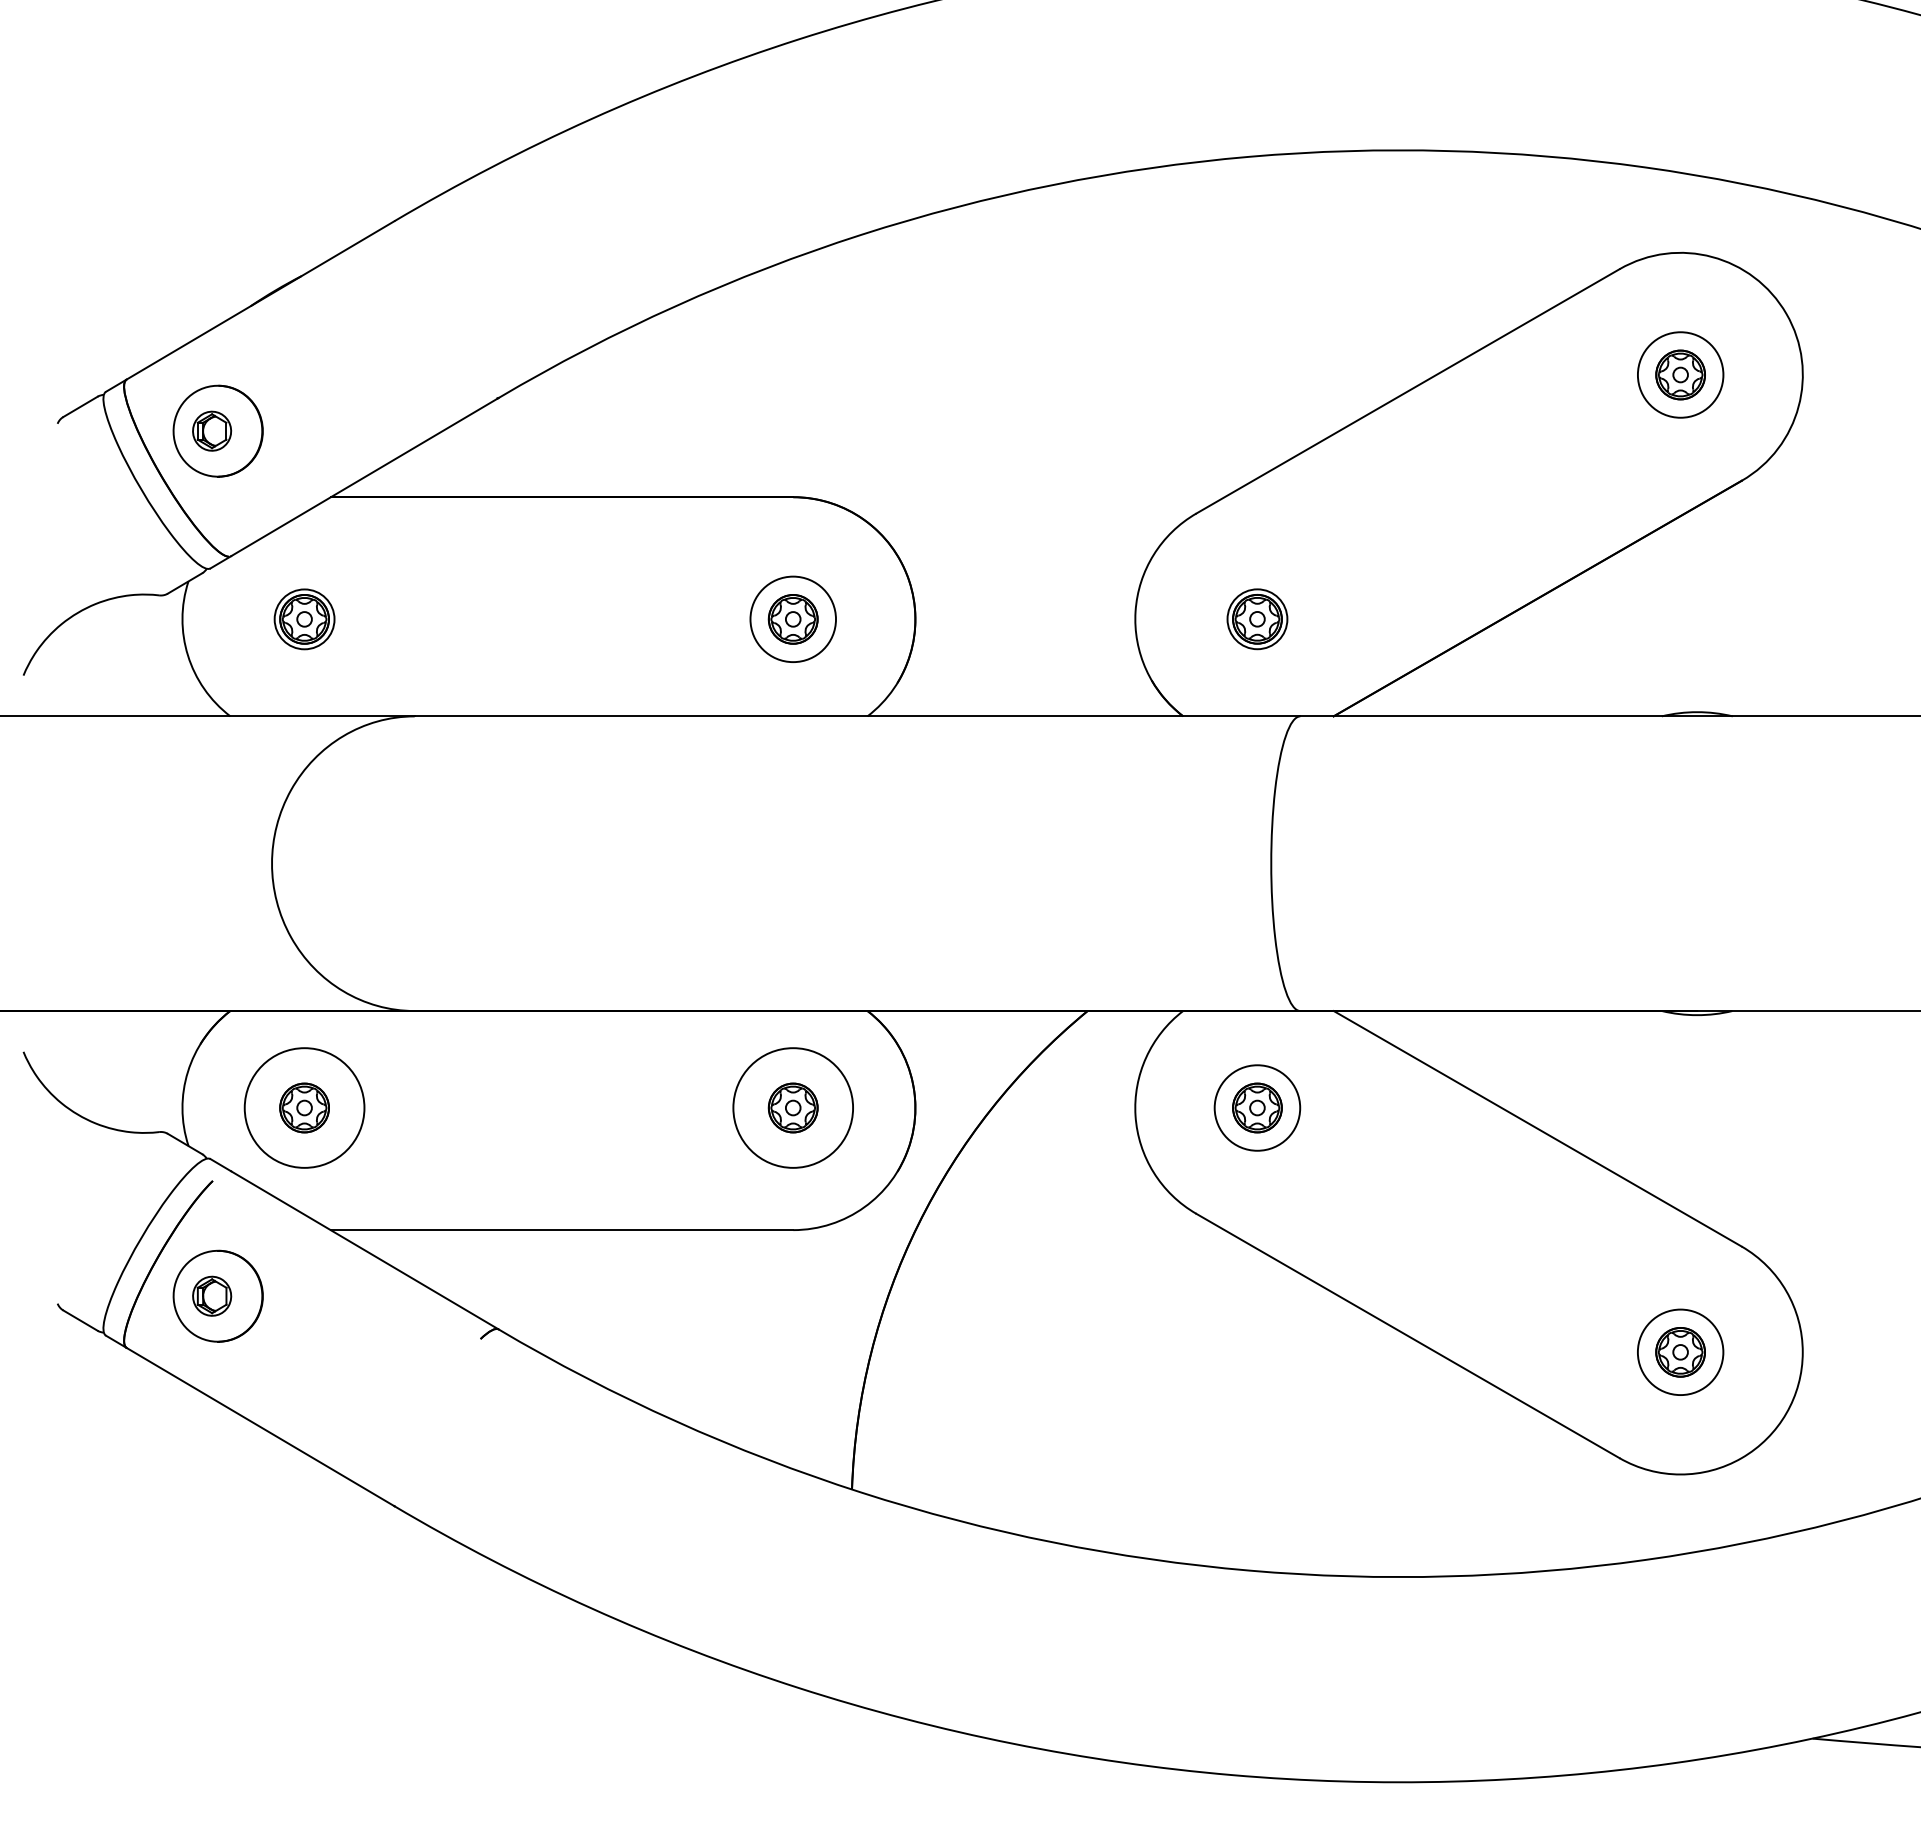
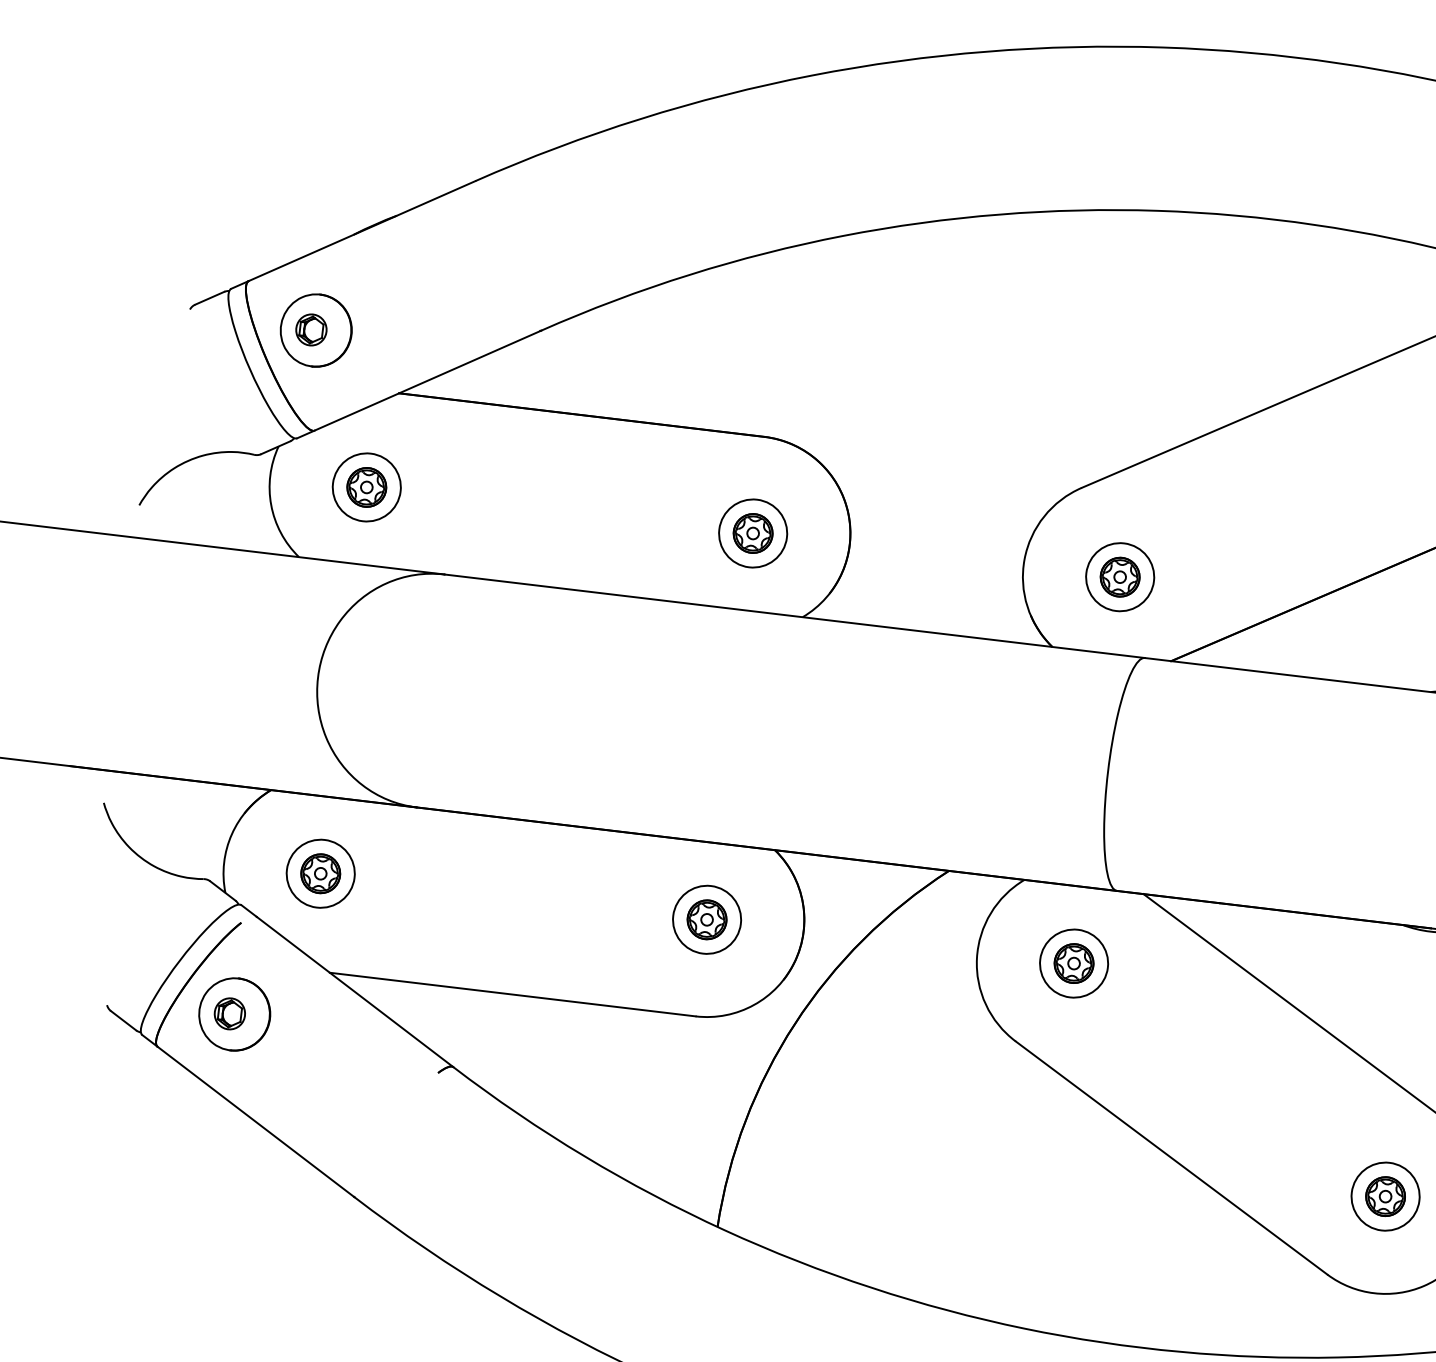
circle: (304, 619) -> (366, 487), size x1.43
circle: (1257, 619) -> (1120, 577), size x1.43
circle: (304, 1107) -> (320, 873), size x0.71
circle: (793, 1107) -> (707, 919), size x0.71

